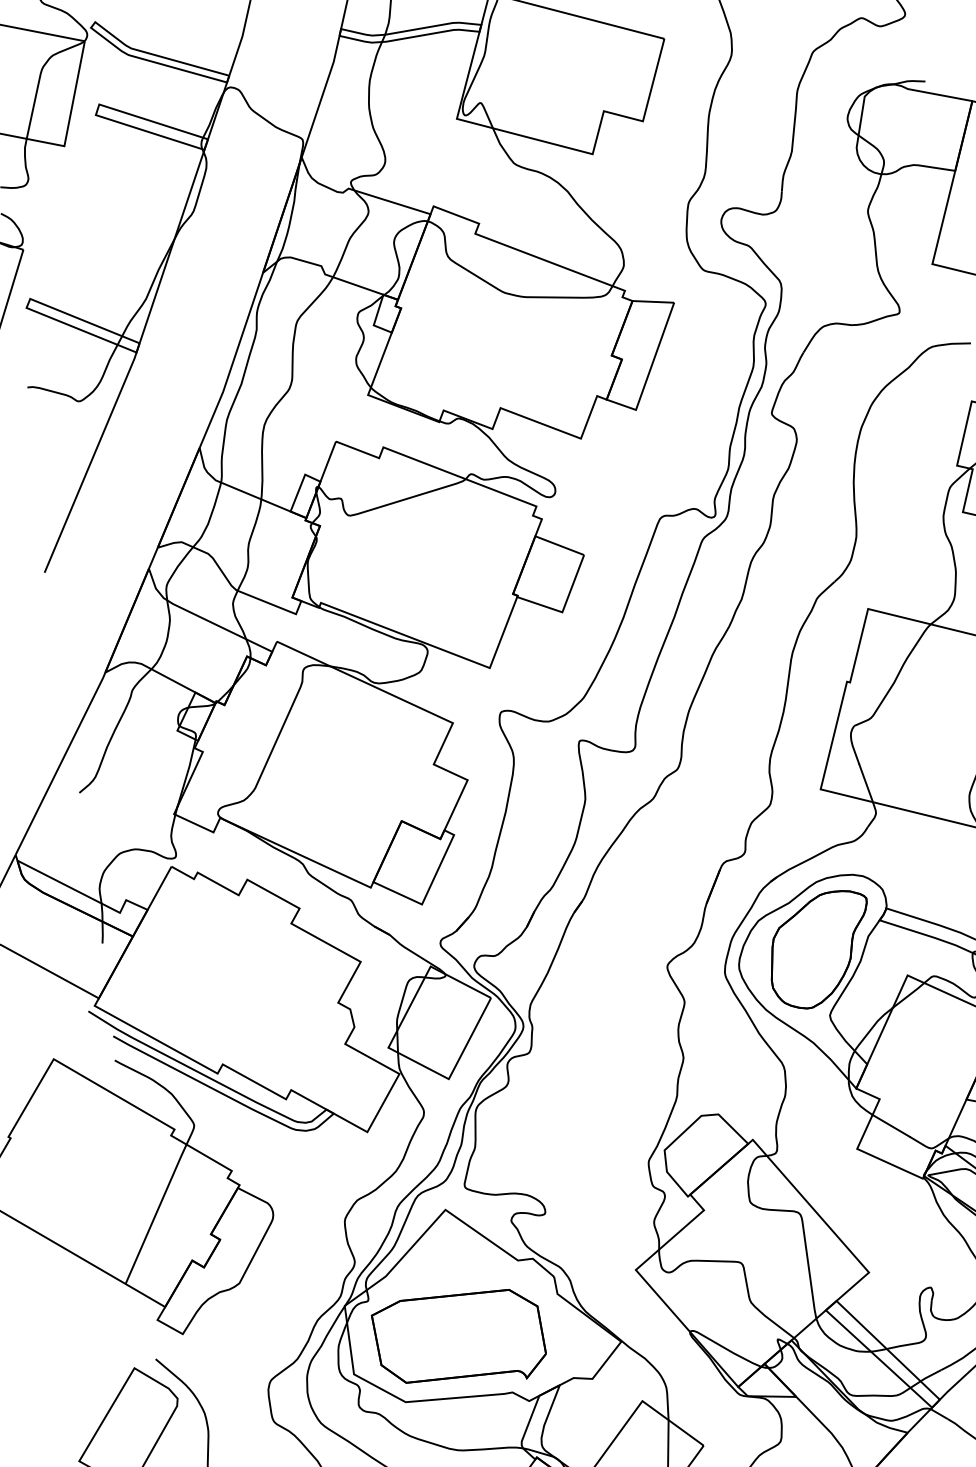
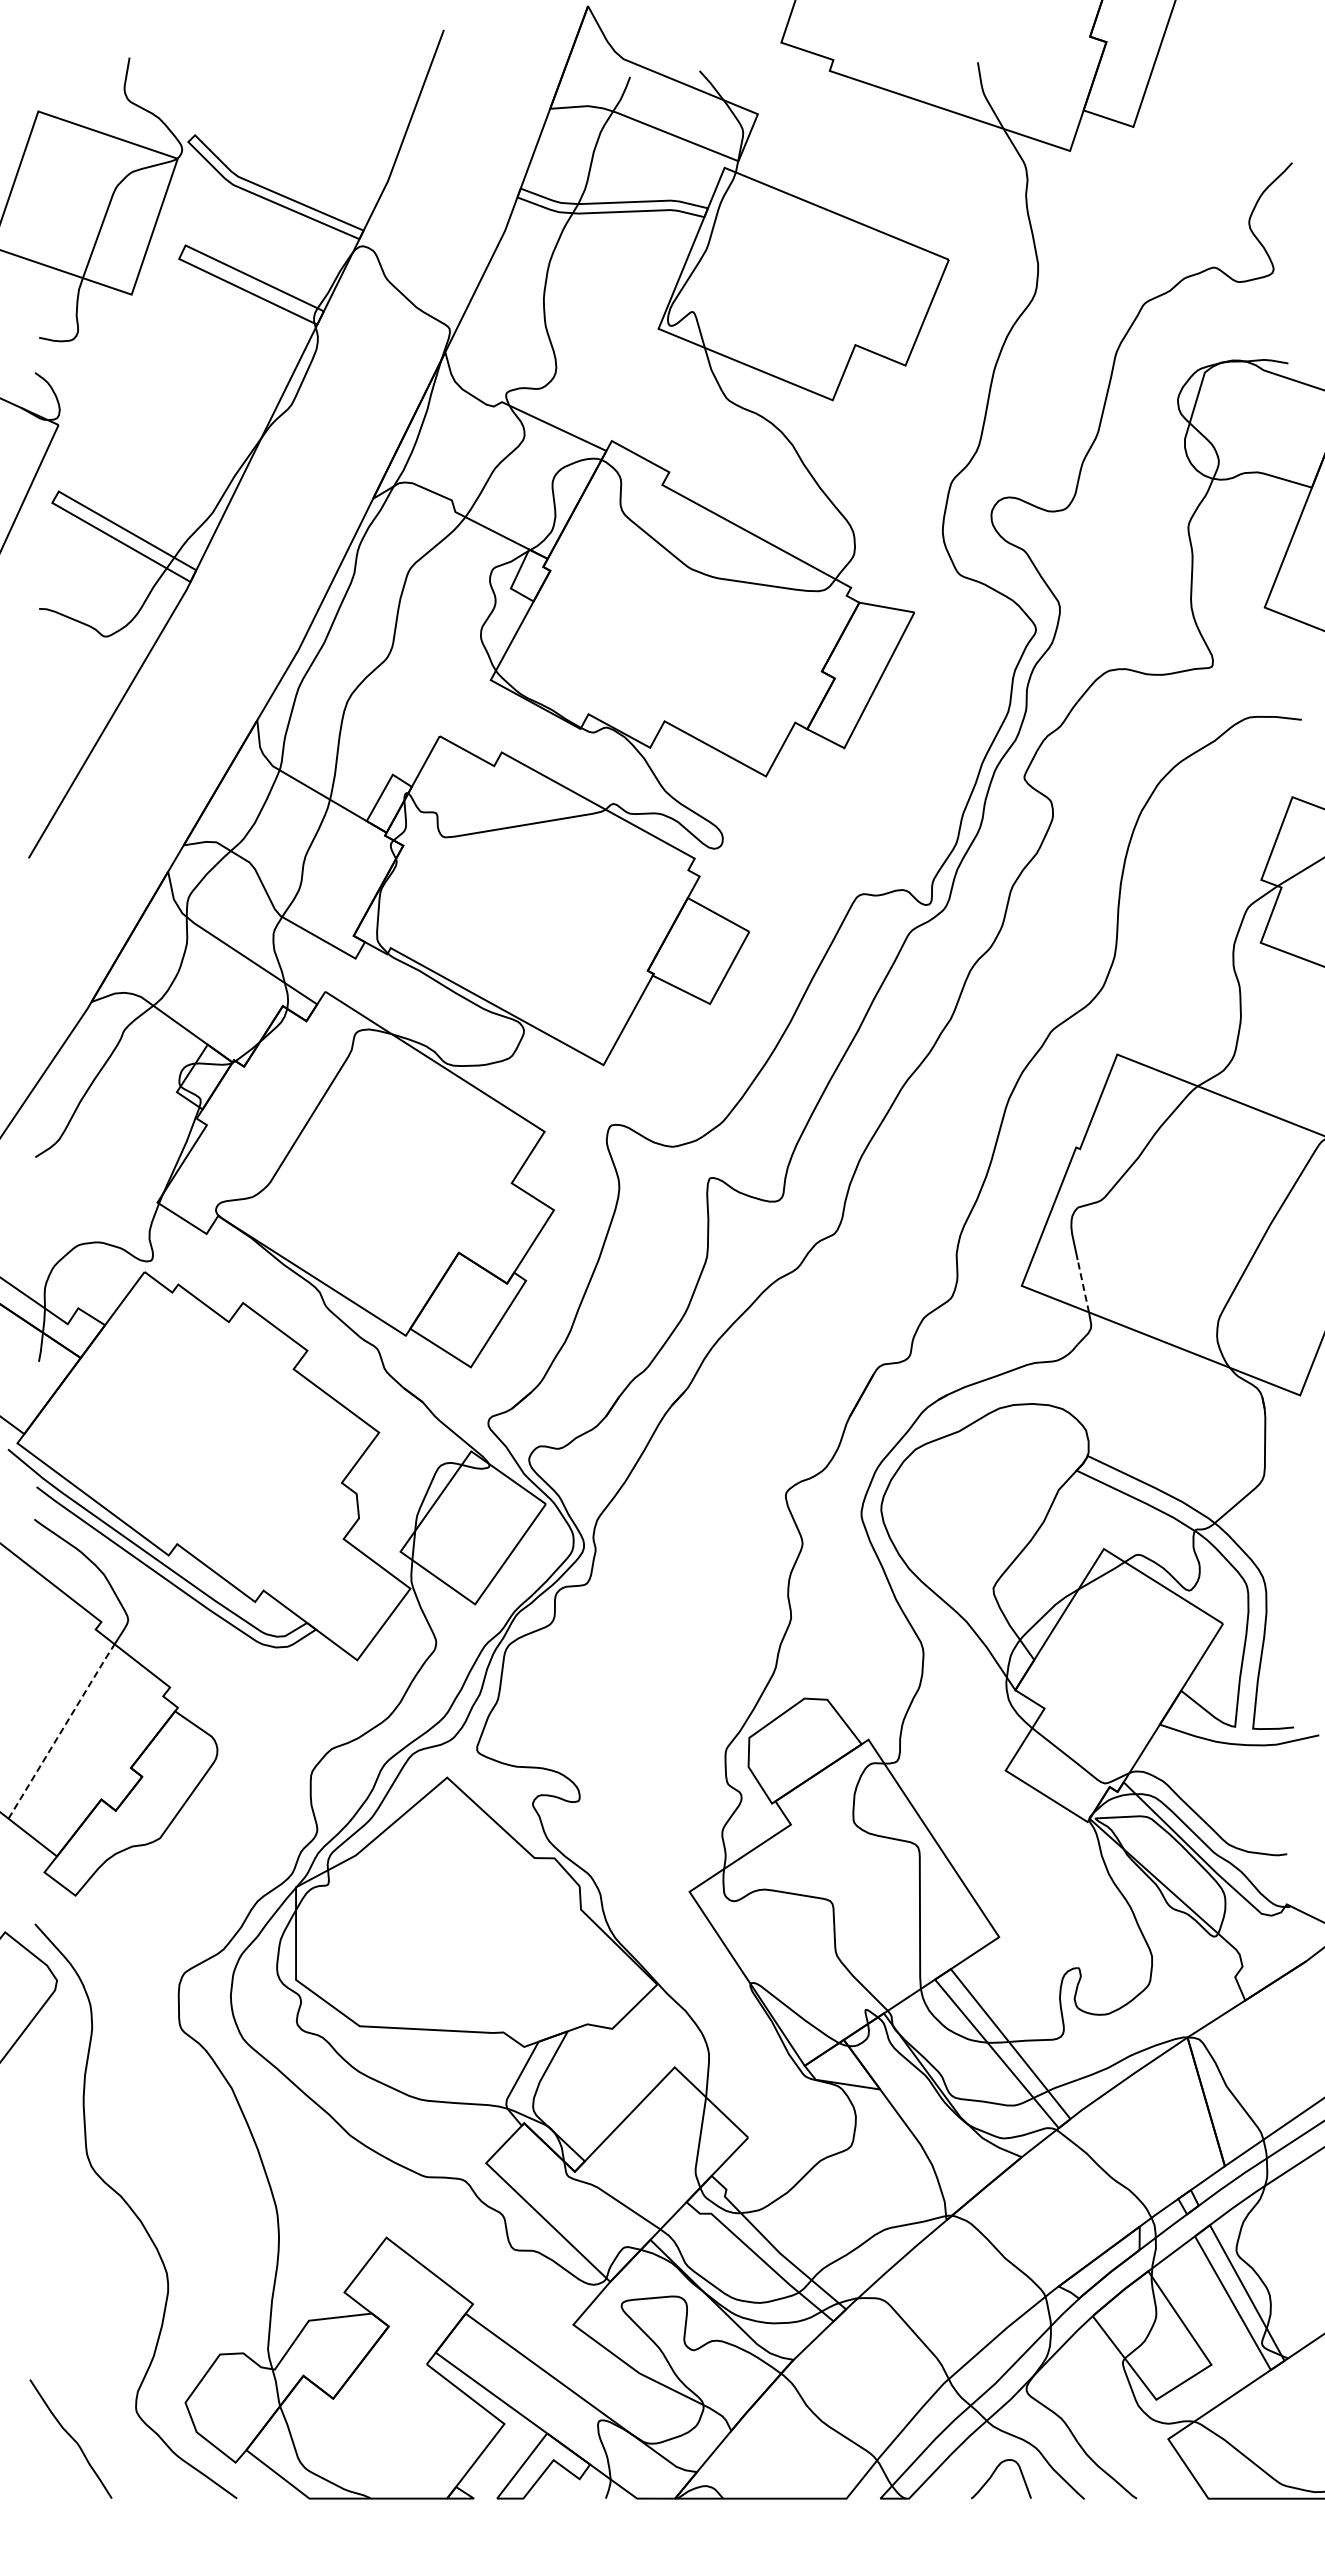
line: (866, 783) -> (1083, 1286), solid -> dashed
part: (820, 950) -> (992, 1499), removed
line: (155, 1213) -> (61, 1730), solid -> dashed
part: (459, 1340) -> (442, 1953), removed

